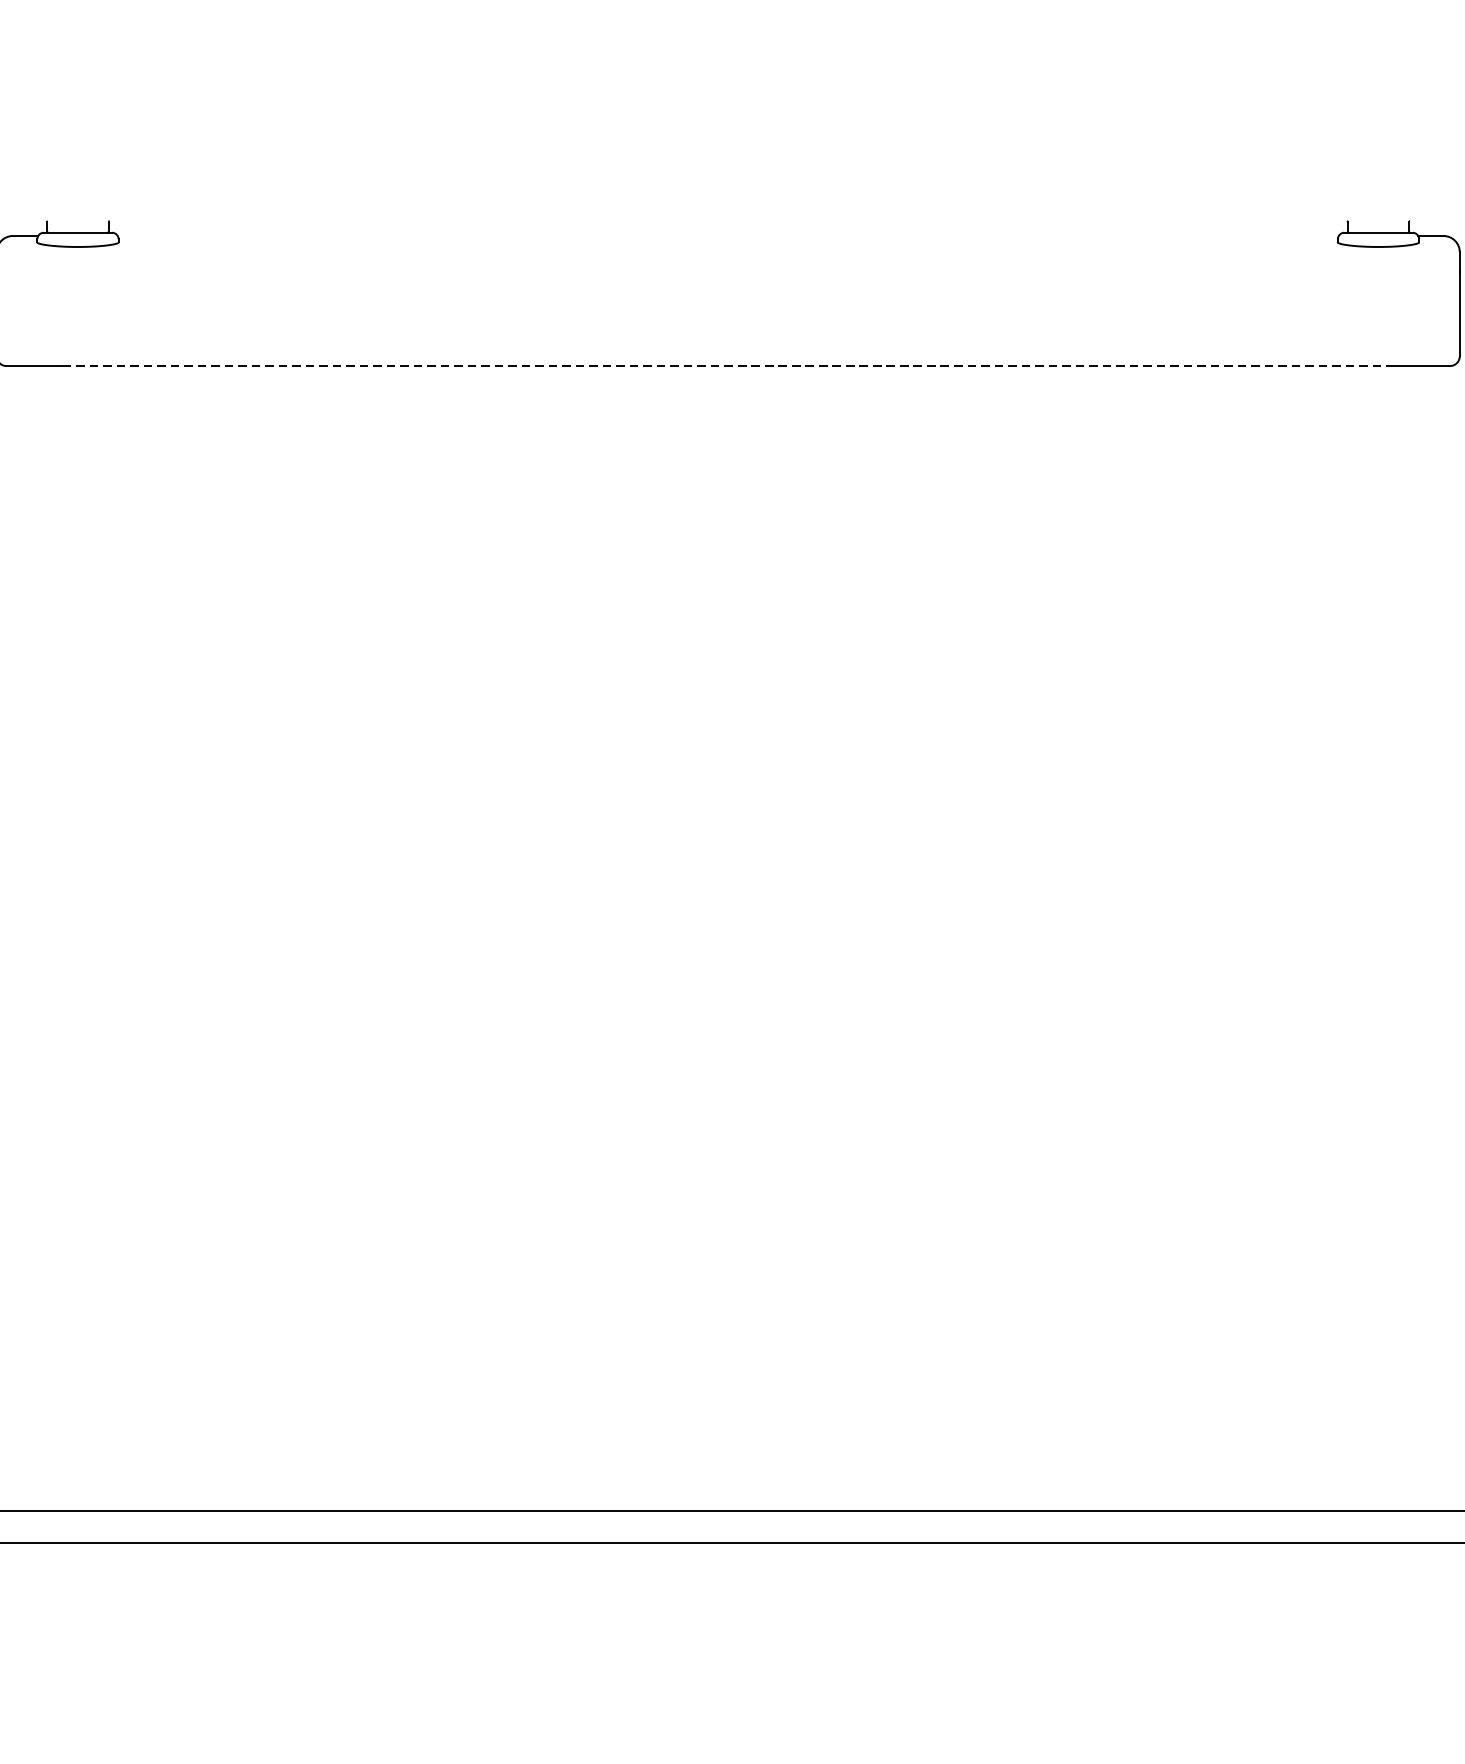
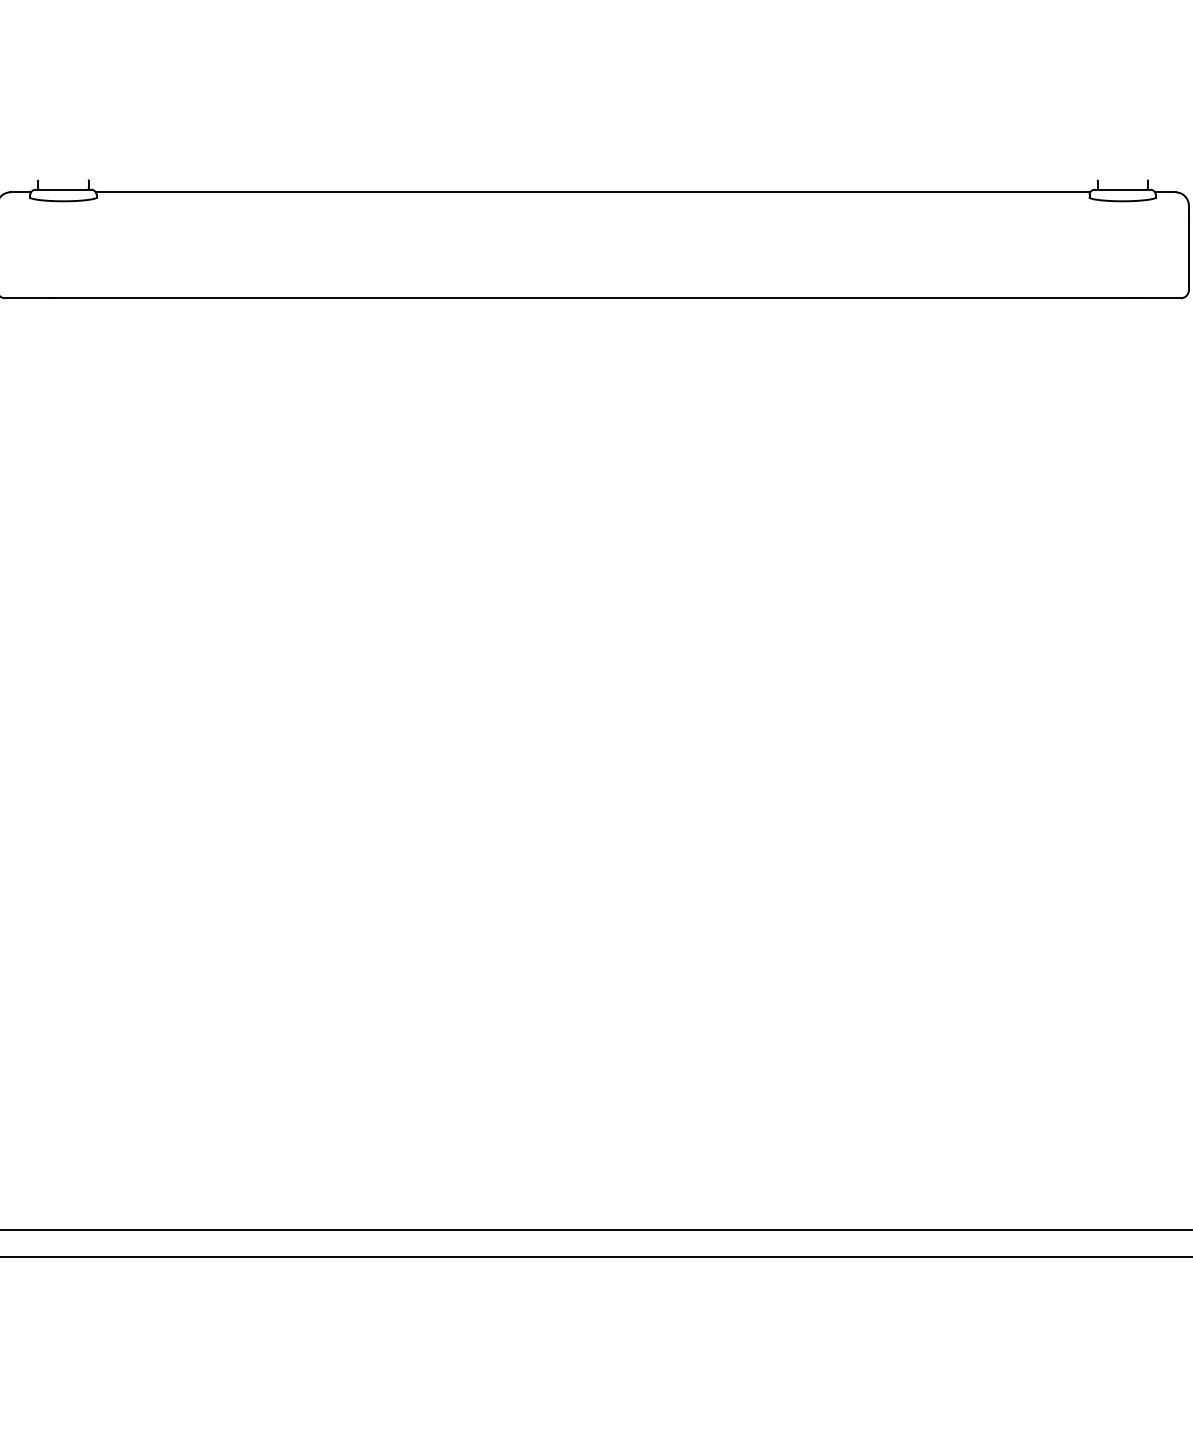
line: (727, 236) -> (592, 192), added
line: (728, 366) -> (593, 298), dashed -> solid

